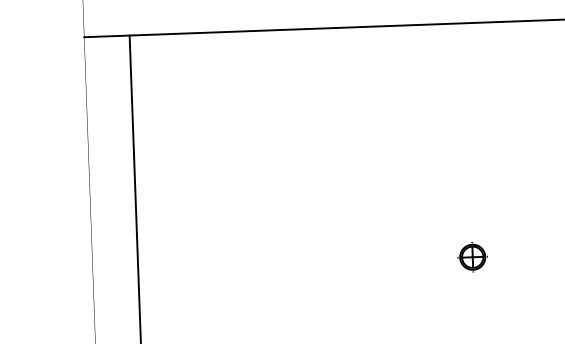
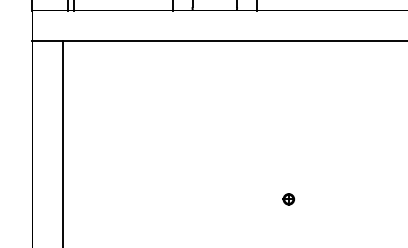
part: (471, 257) -> (288, 199), size x0.62

